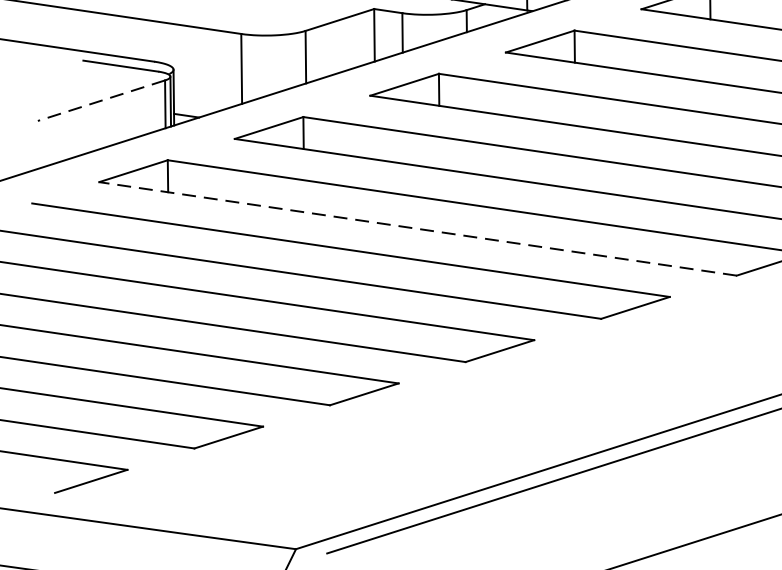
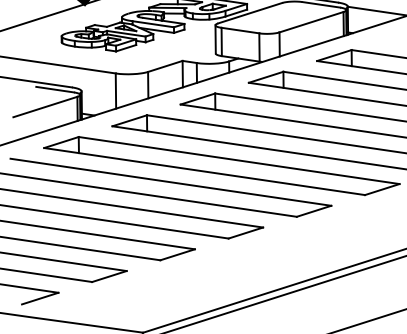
line: (101, 101) -> (45, 107), dashed -> solid
line: (417, 228) -> (204, 171), dashed -> solid

